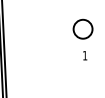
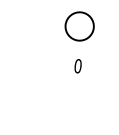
text: (84, 55) -> (77, 65), 1 -> 0

